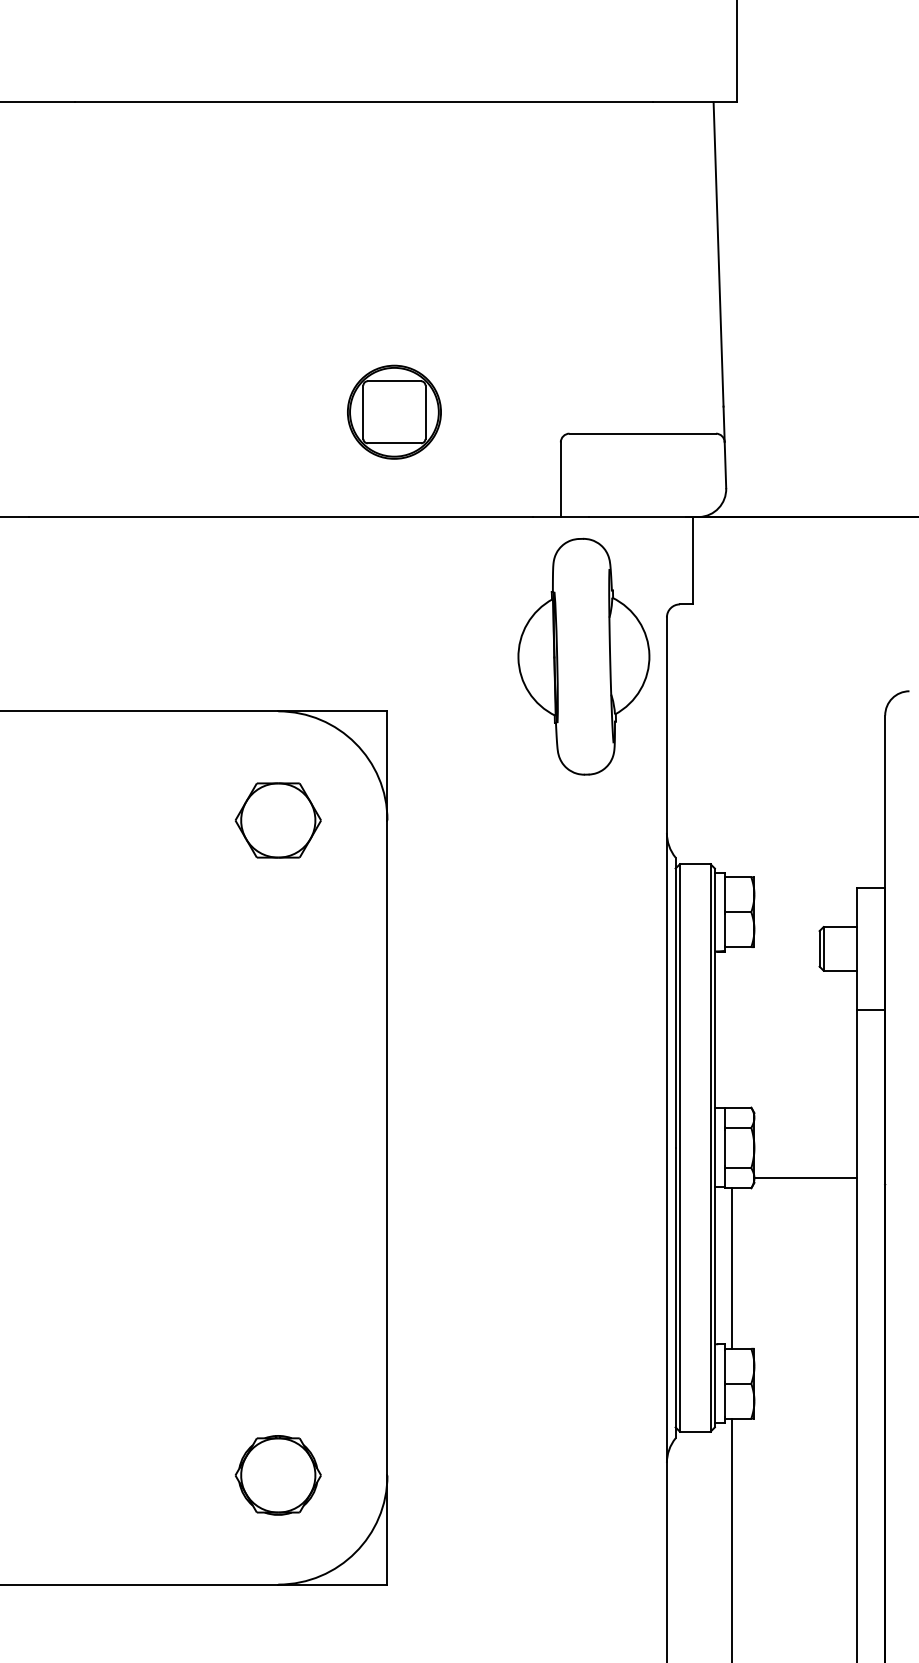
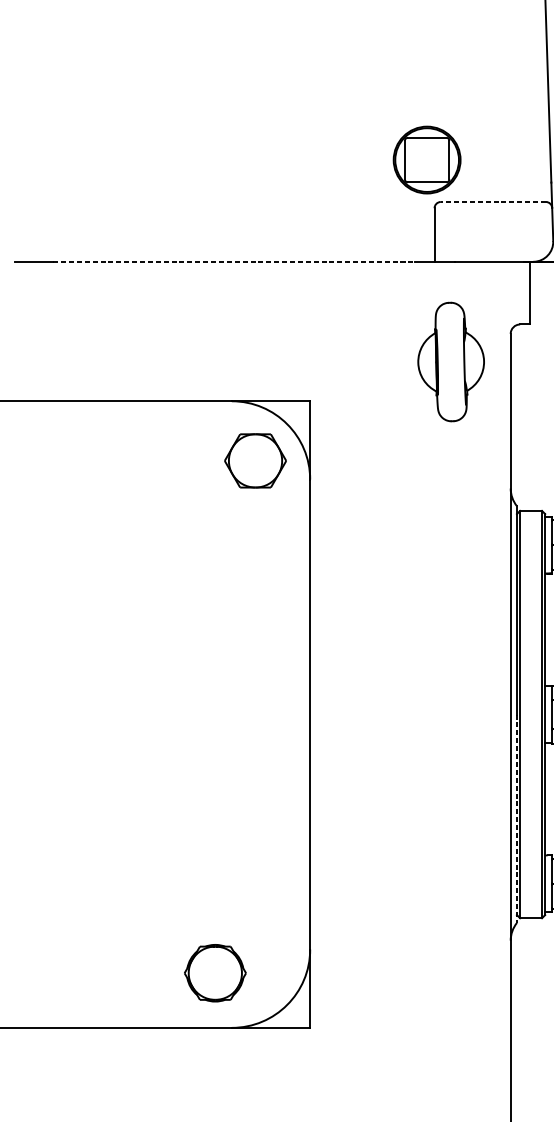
part: (394, 411) -> (427, 159), moved
line: (642, 433) -> (493, 201), solid -> dashed
line: (281, 517) -> (234, 262), solid -> dashed
part: (583, 656) -> (450, 361), size x0.7
part: (277, 820) -> (254, 460), moved
line: (675, 1293) -> (516, 819), solid -> dashed
part: (277, 1475) -> (214, 973), moved

